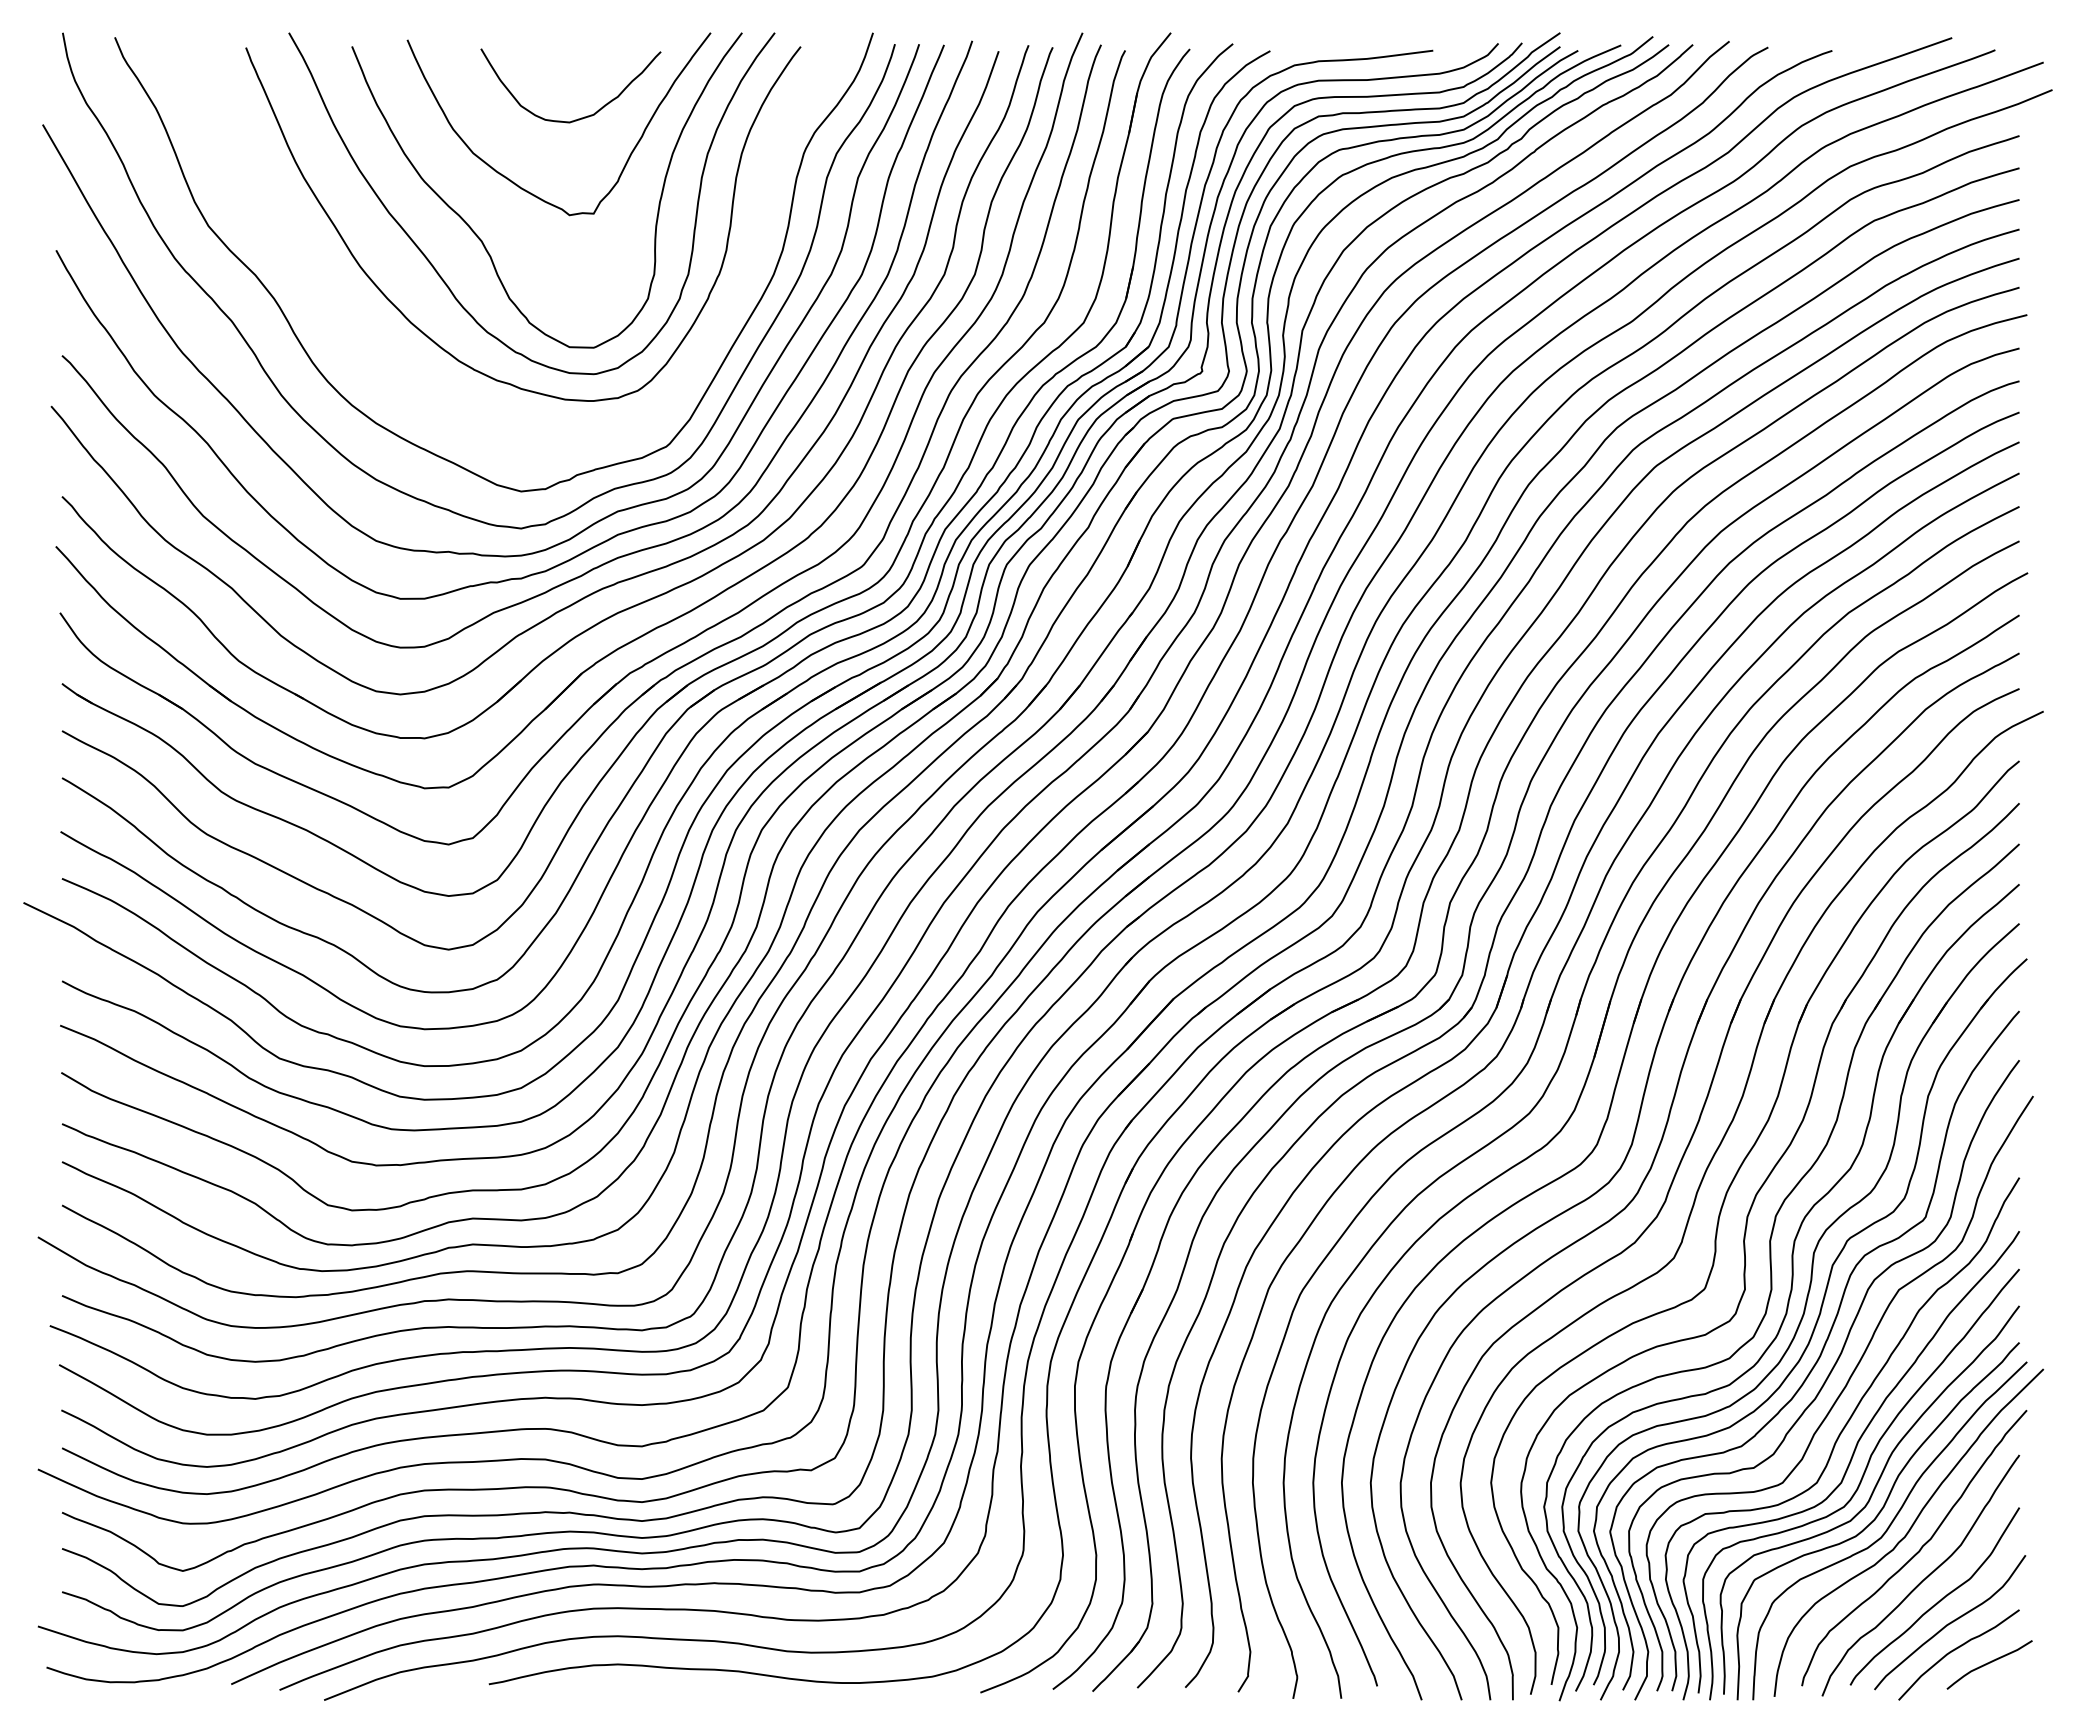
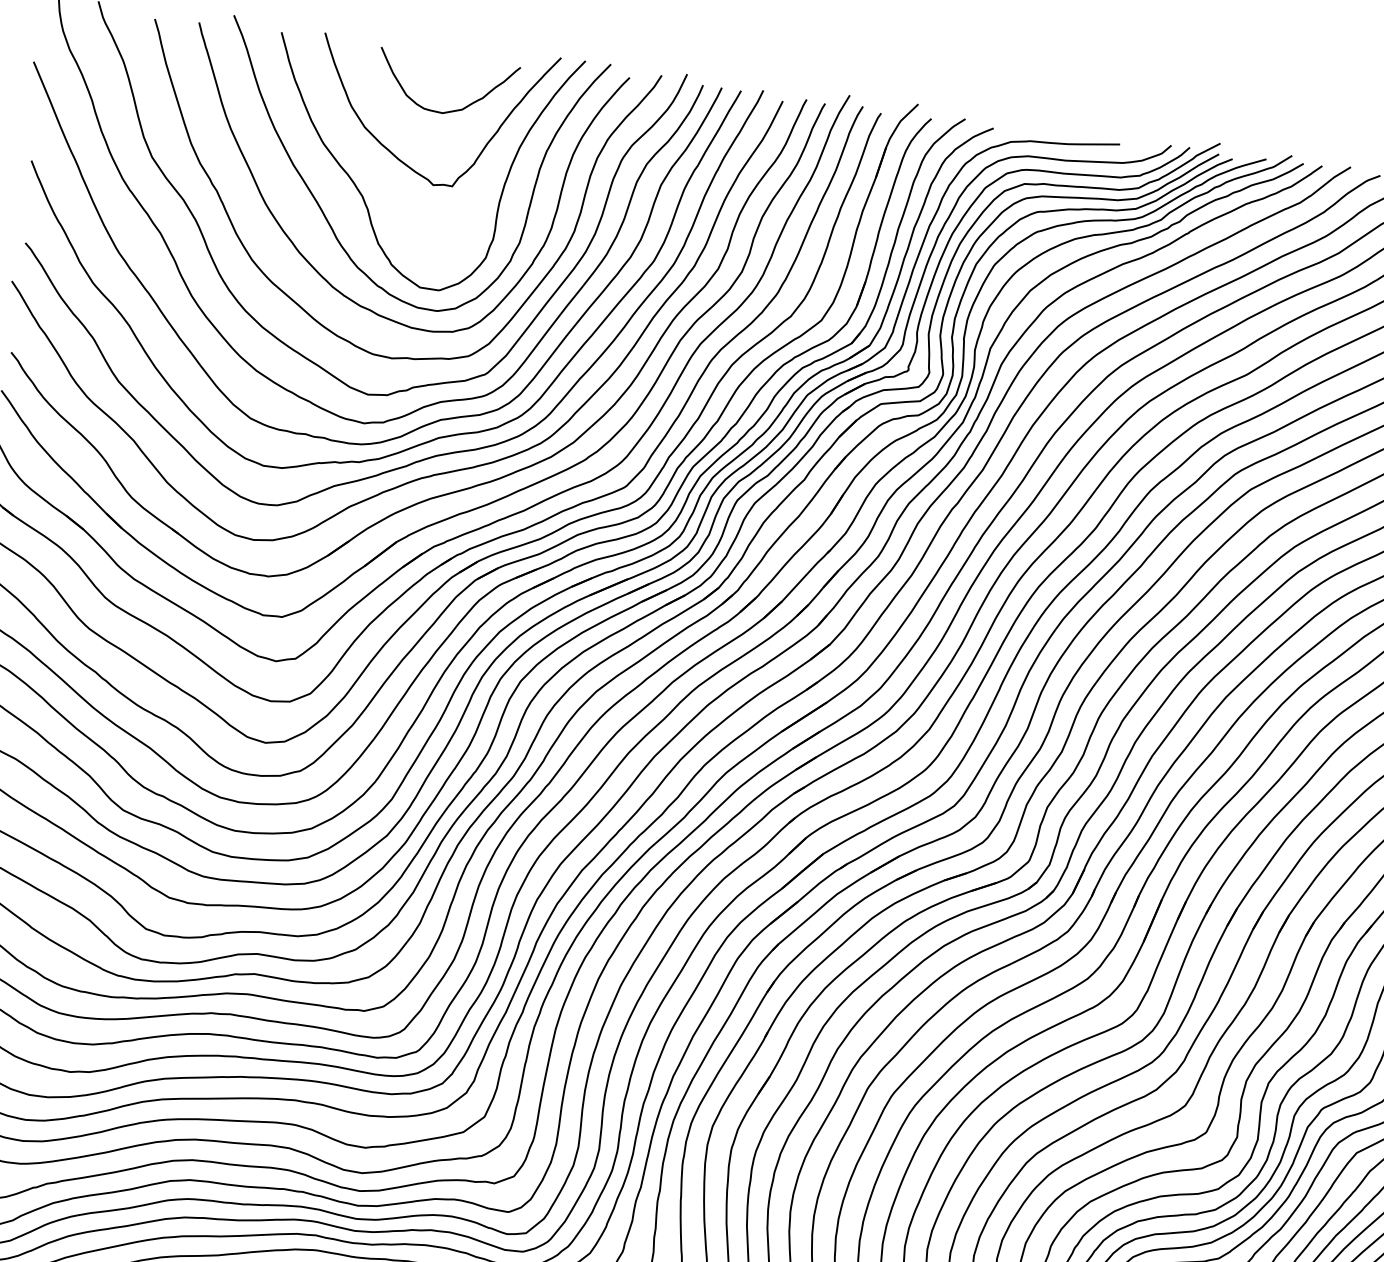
curve: (417, 387) -> (297, 303), added

